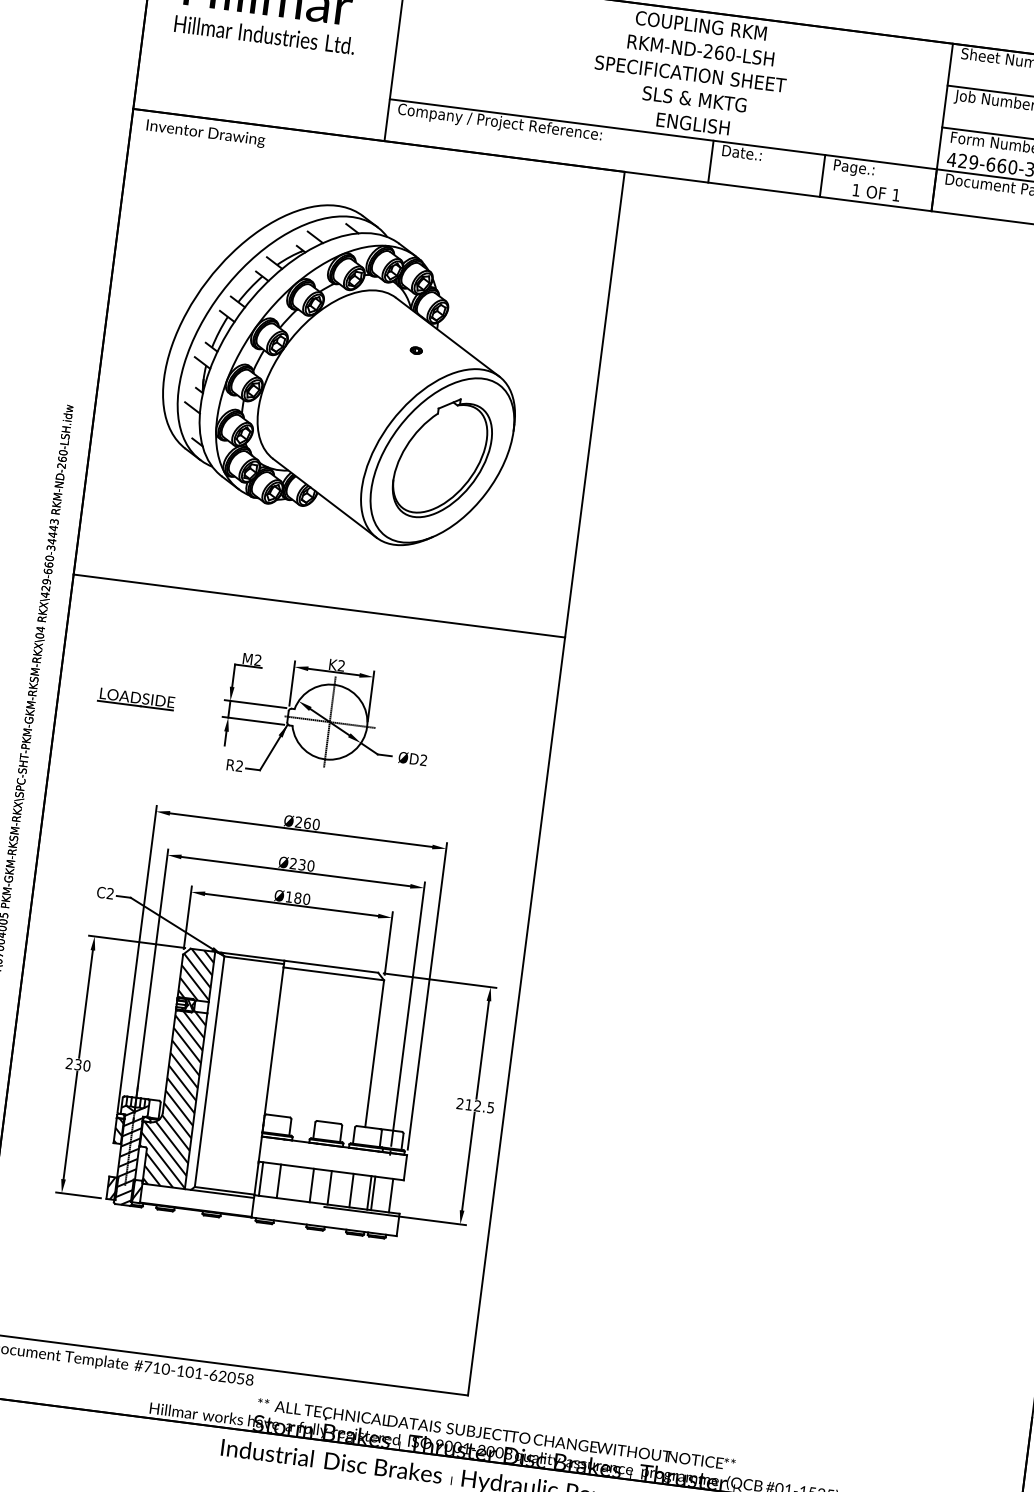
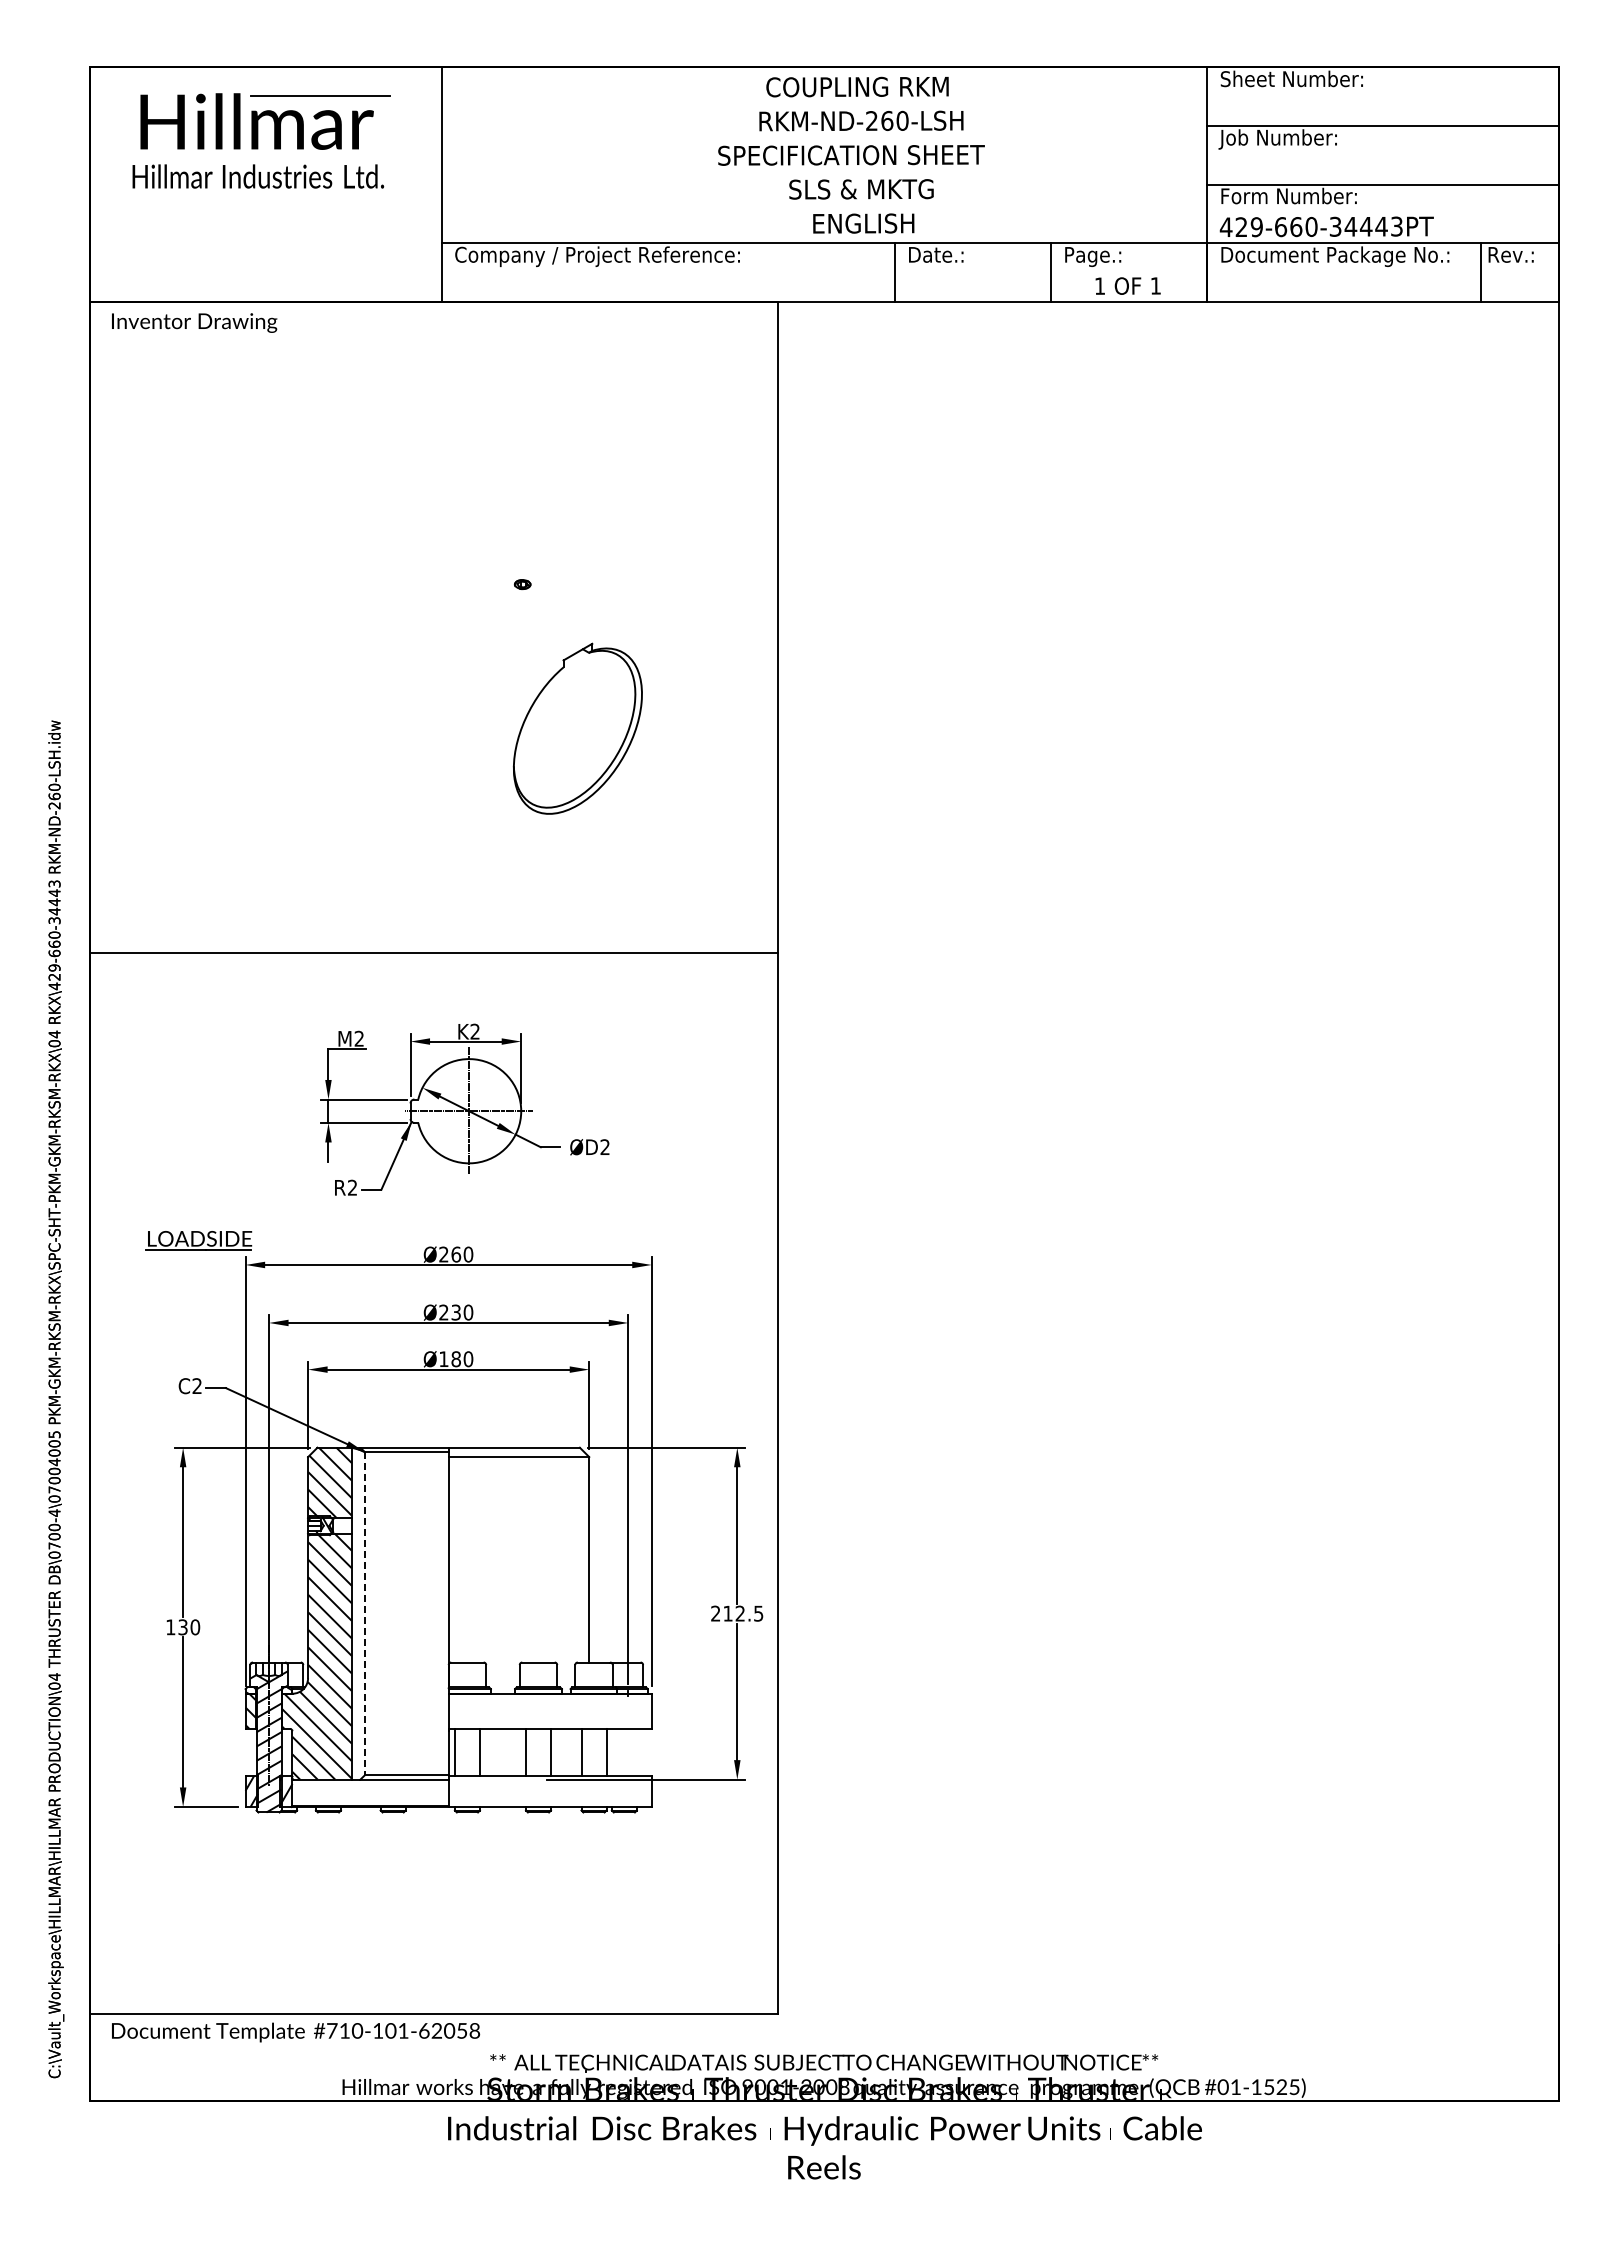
part: (342, 372) -> (425, 627), removed
part: (136, 698) -> (198, 1240), moved
text: (69, 1063) -> (170, 1627), 230 -> 130
line: (209, 1072) -> (365, 1614), solid -> dashed
line: (373, 1192) -> (611, 1751), removed
line: (390, 1195) -> (636, 1751), removed

